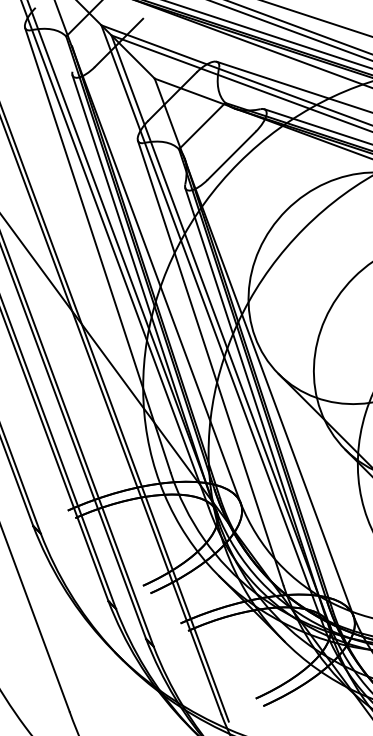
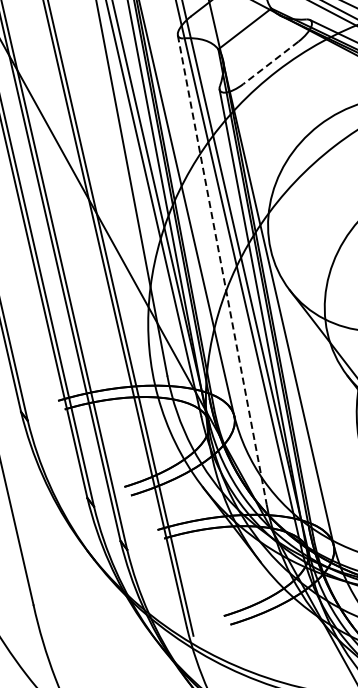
line: (231, 156) -> (270, 63), solid -> dashed
line: (210, 362) -> (222, 269), solid -> dashed

